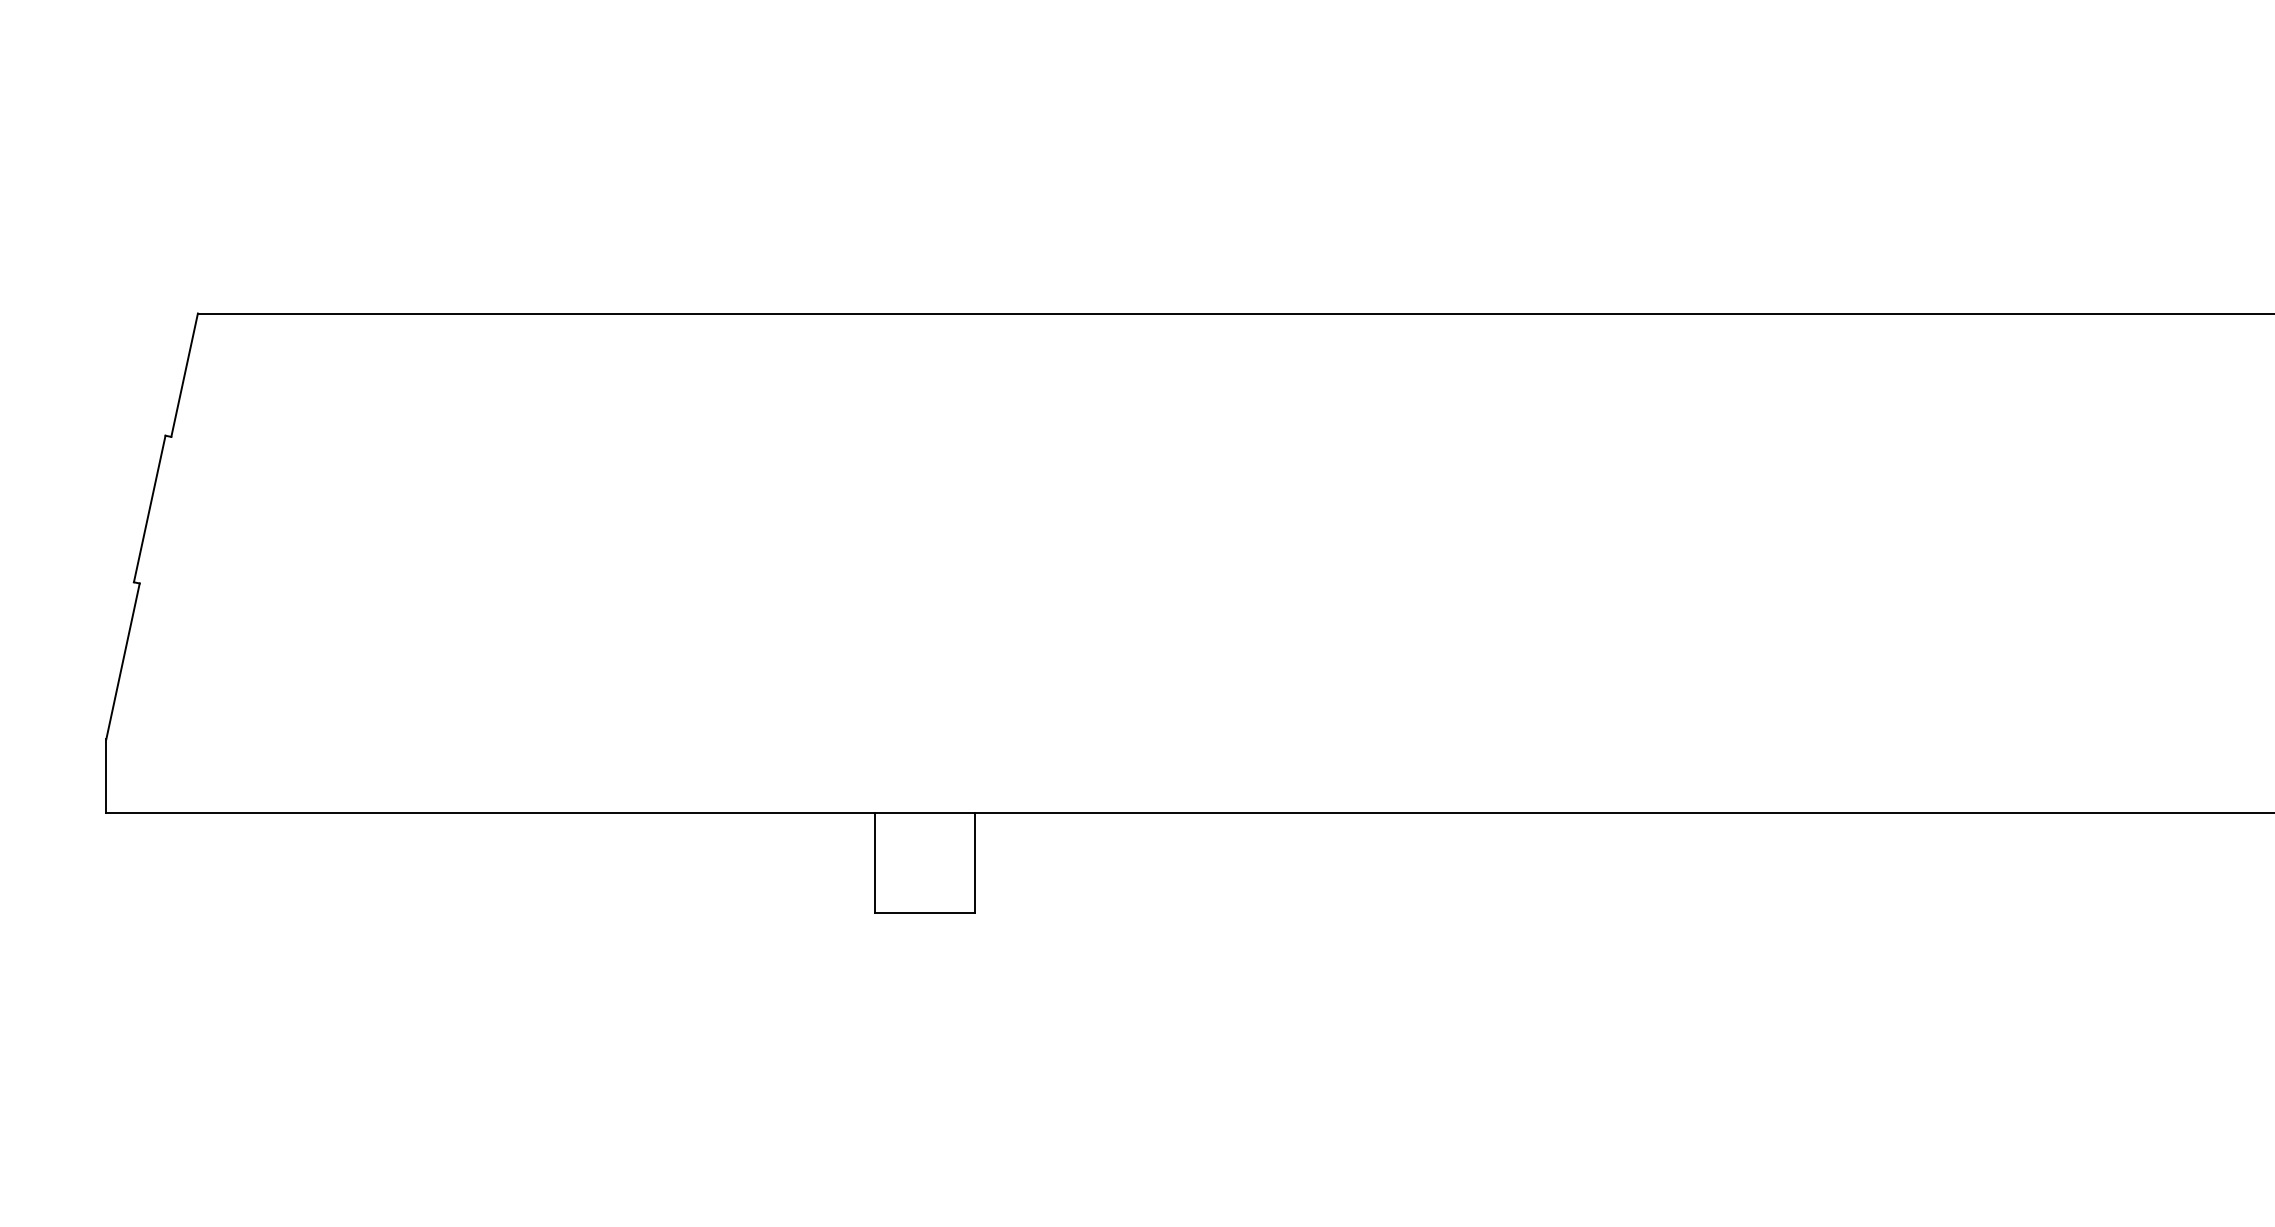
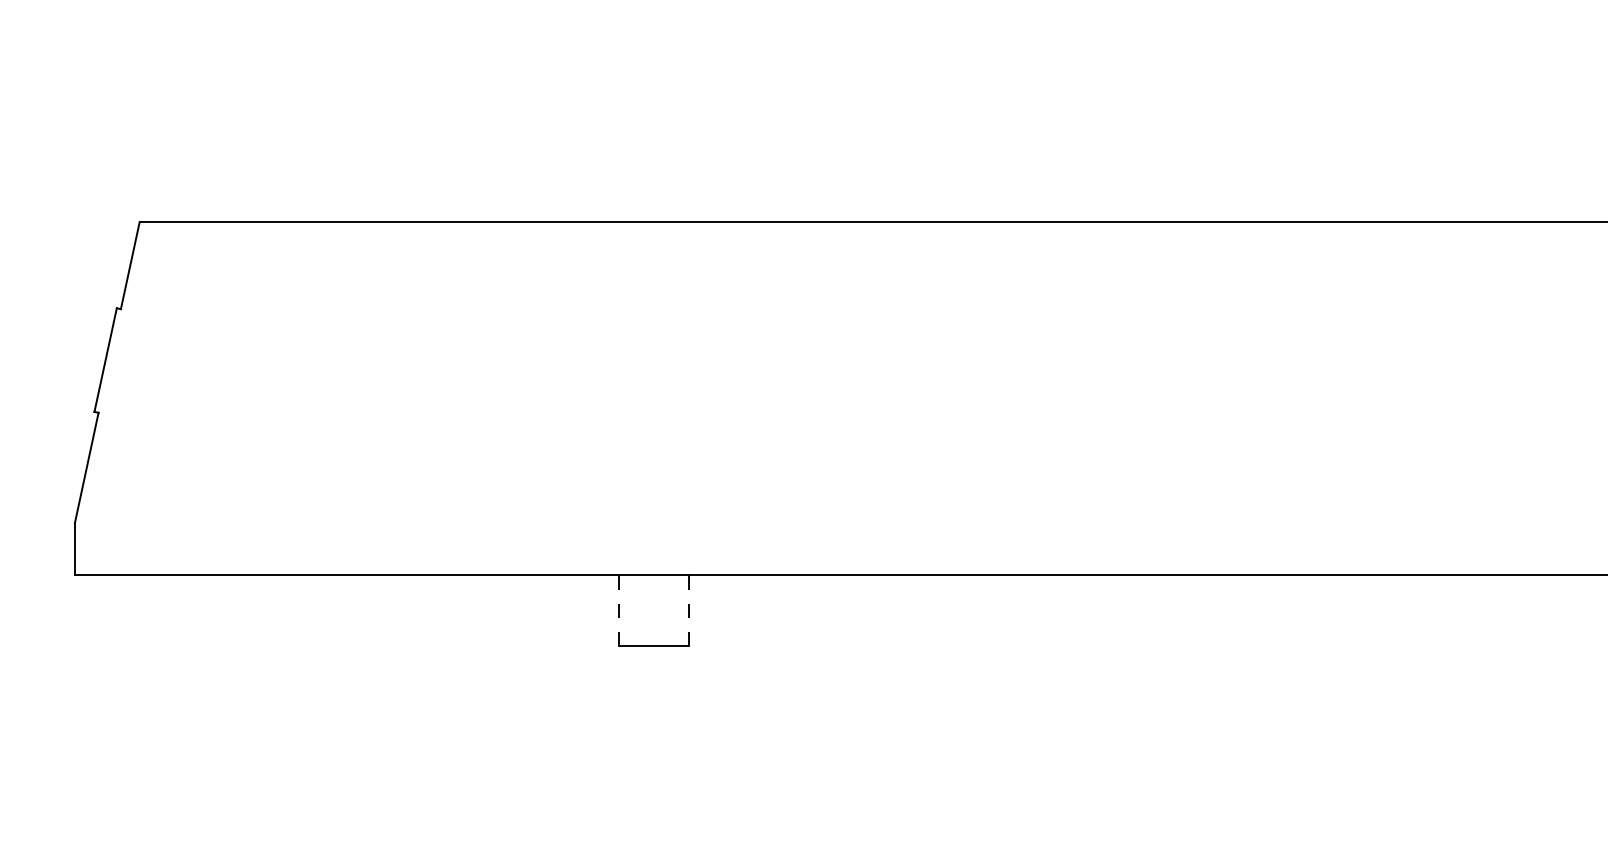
line: (875, 863) -> (618, 610), solid -> dashed
line: (975, 863) -> (689, 610), solid -> dashed

